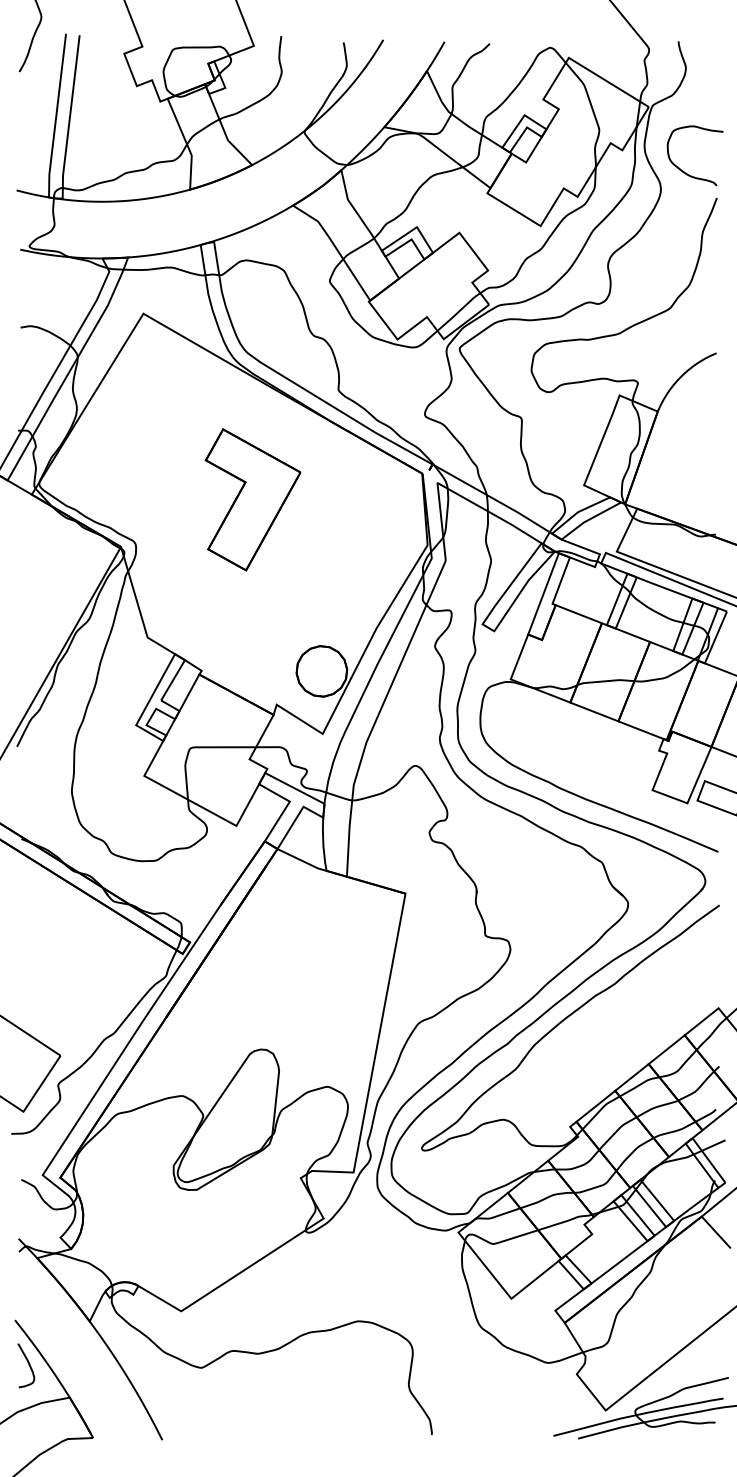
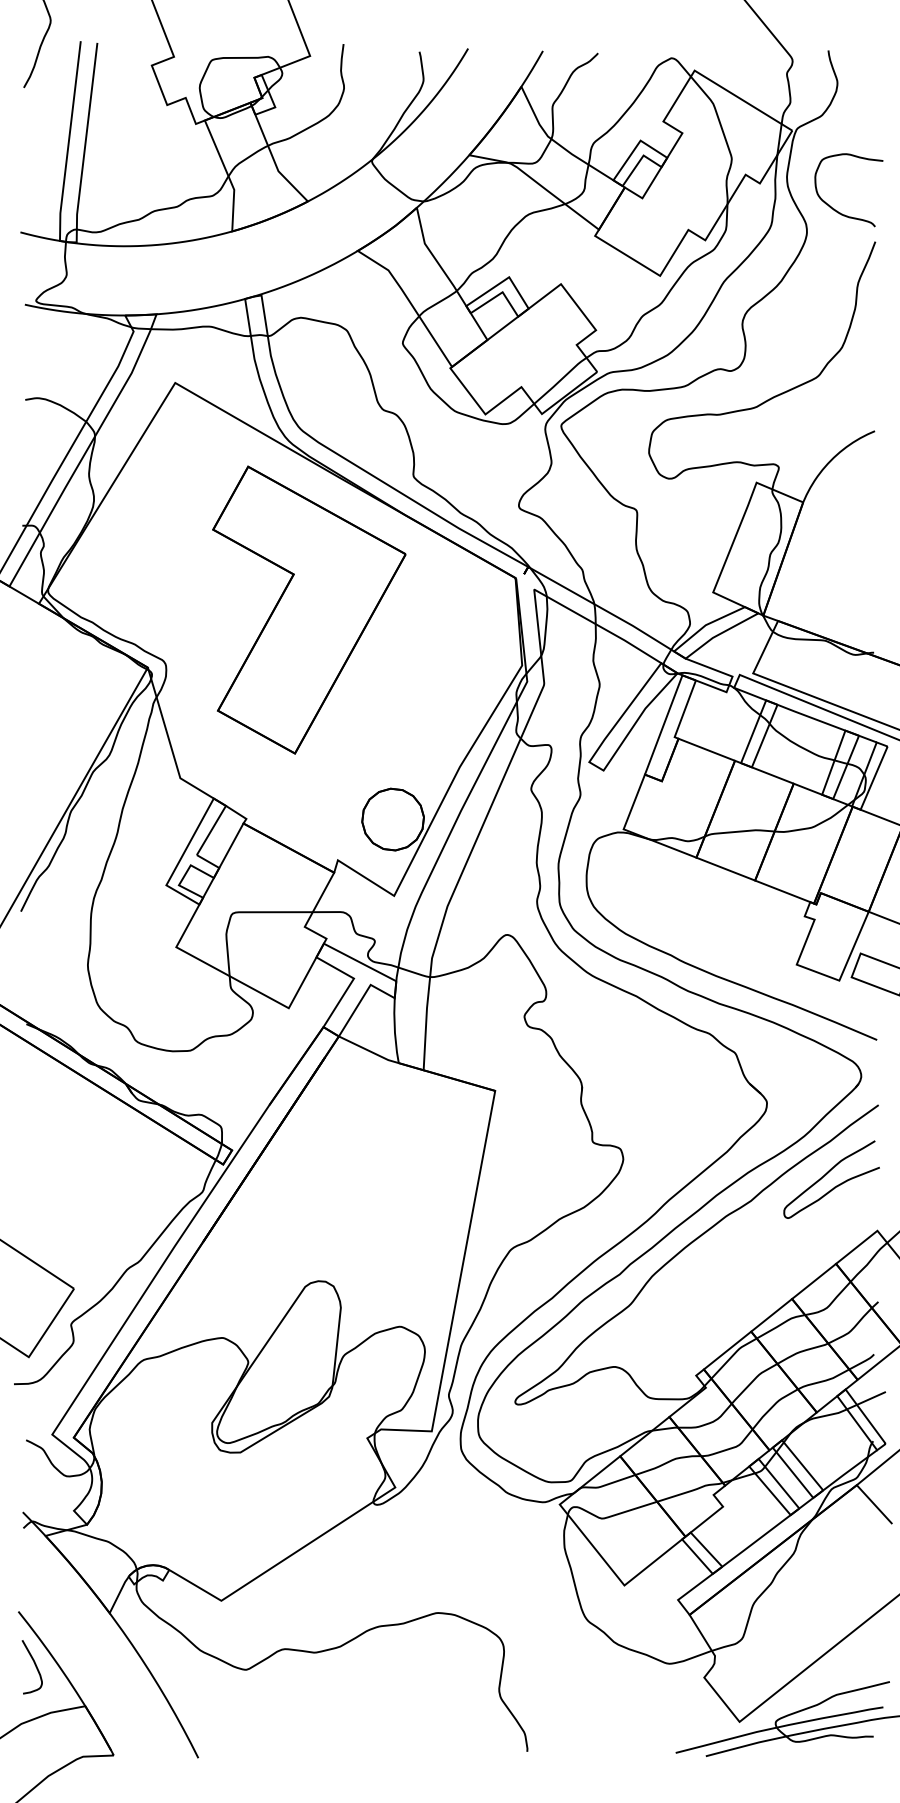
part: (252, 499) -> (308, 609), size x1.67
curve: (677, 962) -> (827, 1174), added

